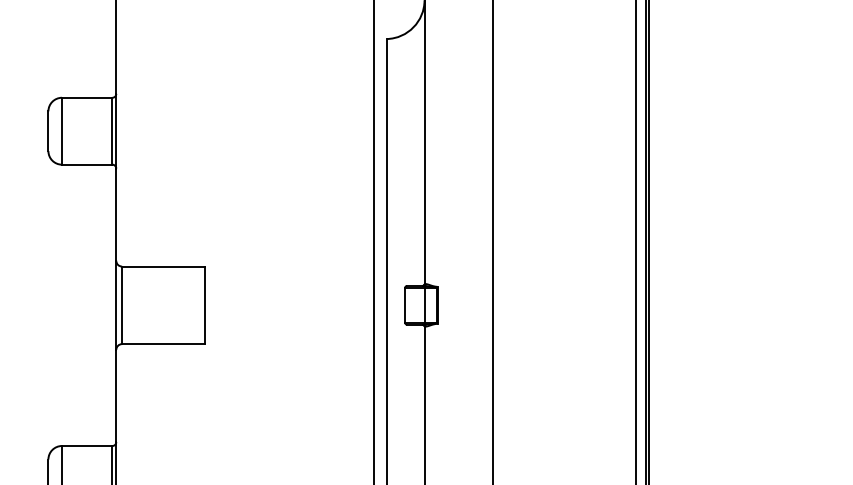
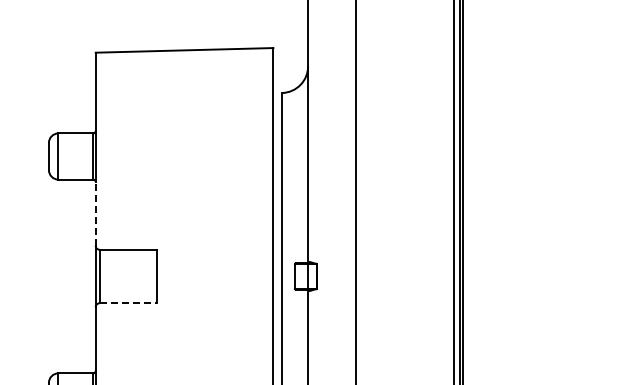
line: (115, 215) -> (95, 214), solid -> dashed
line: (163, 344) -> (128, 303), solid -> dashed

